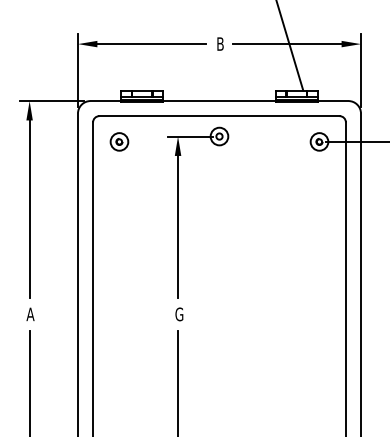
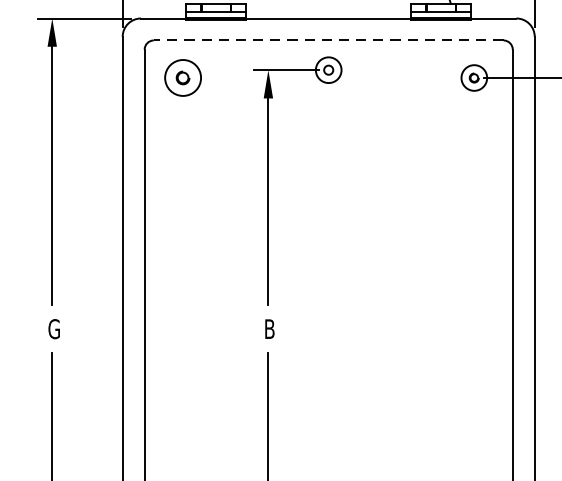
line: (219, 116) -> (328, 40), solid -> dashed
part: (119, 141) -> (183, 77), size x1.4
text: (30, 314) -> (53, 329), A -> G
text: (179, 314) -> (270, 329), G -> B

